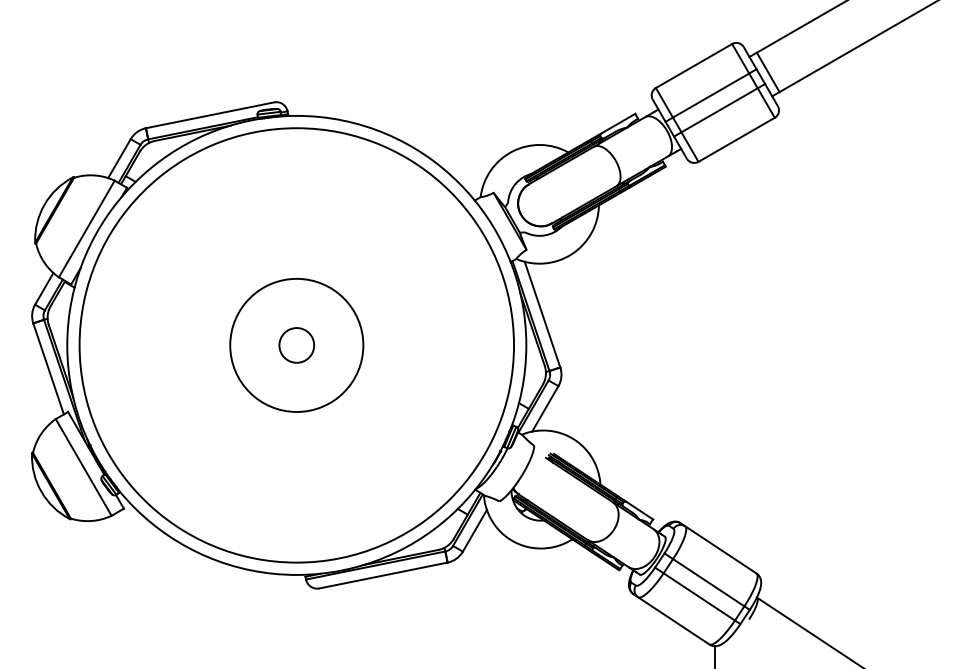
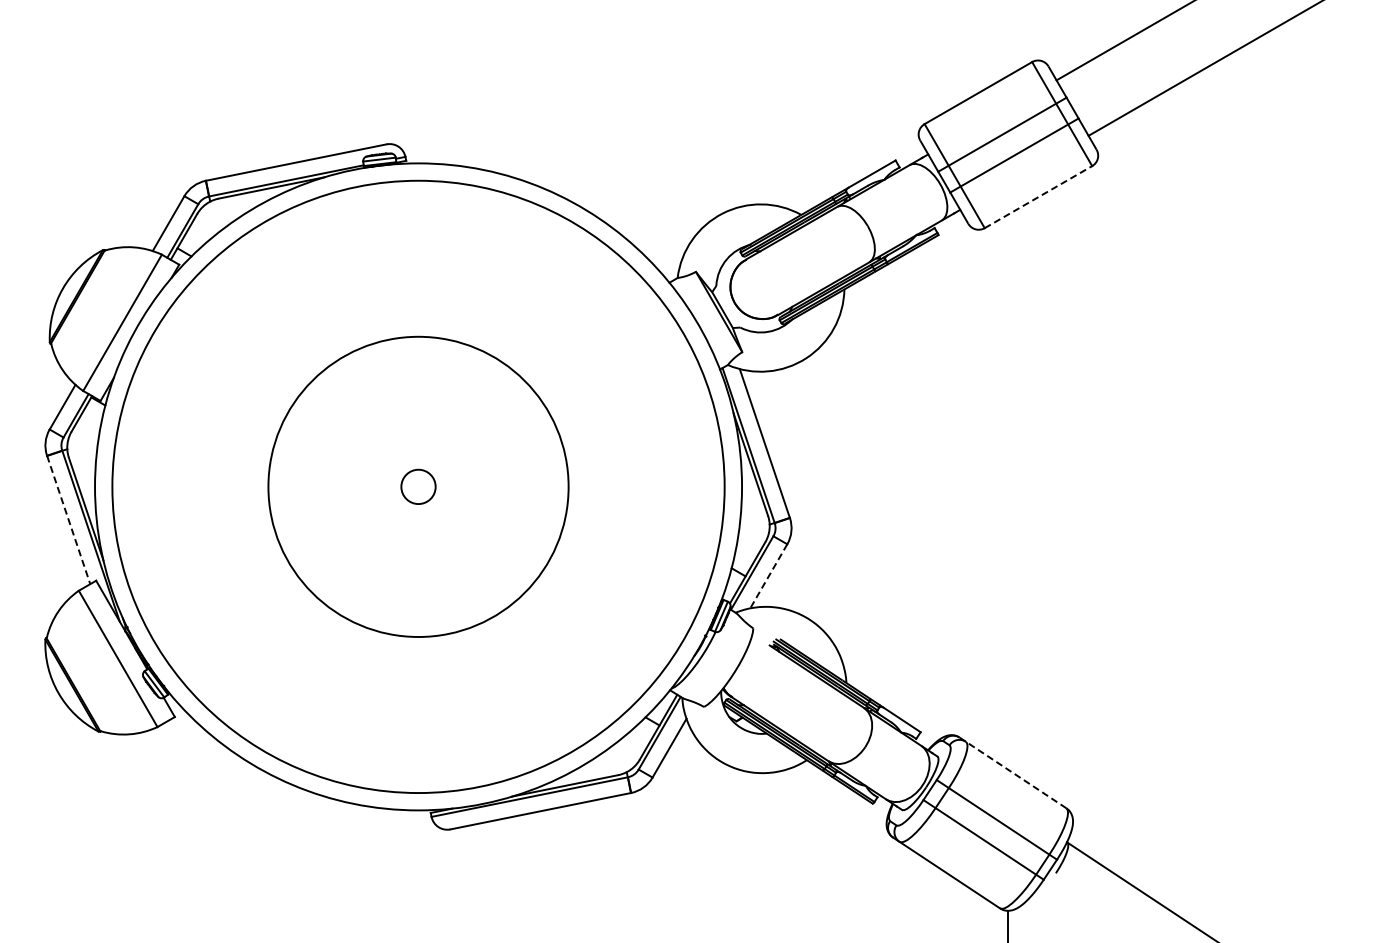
line: (767, 71) -> (1082, 101), removed
line: (736, 139) -> (1038, 196), solid -> dashed
circle: (296, 345) -> (418, 486), size x0.7
circle: (296, 345) -> (418, 486), size x1.6
line: (48, 368) -> (68, 519), solid -> dashed
line: (545, 408) -> (768, 576), solid -> dashed
line: (718, 548) -> (1012, 772), solid -> dashed

